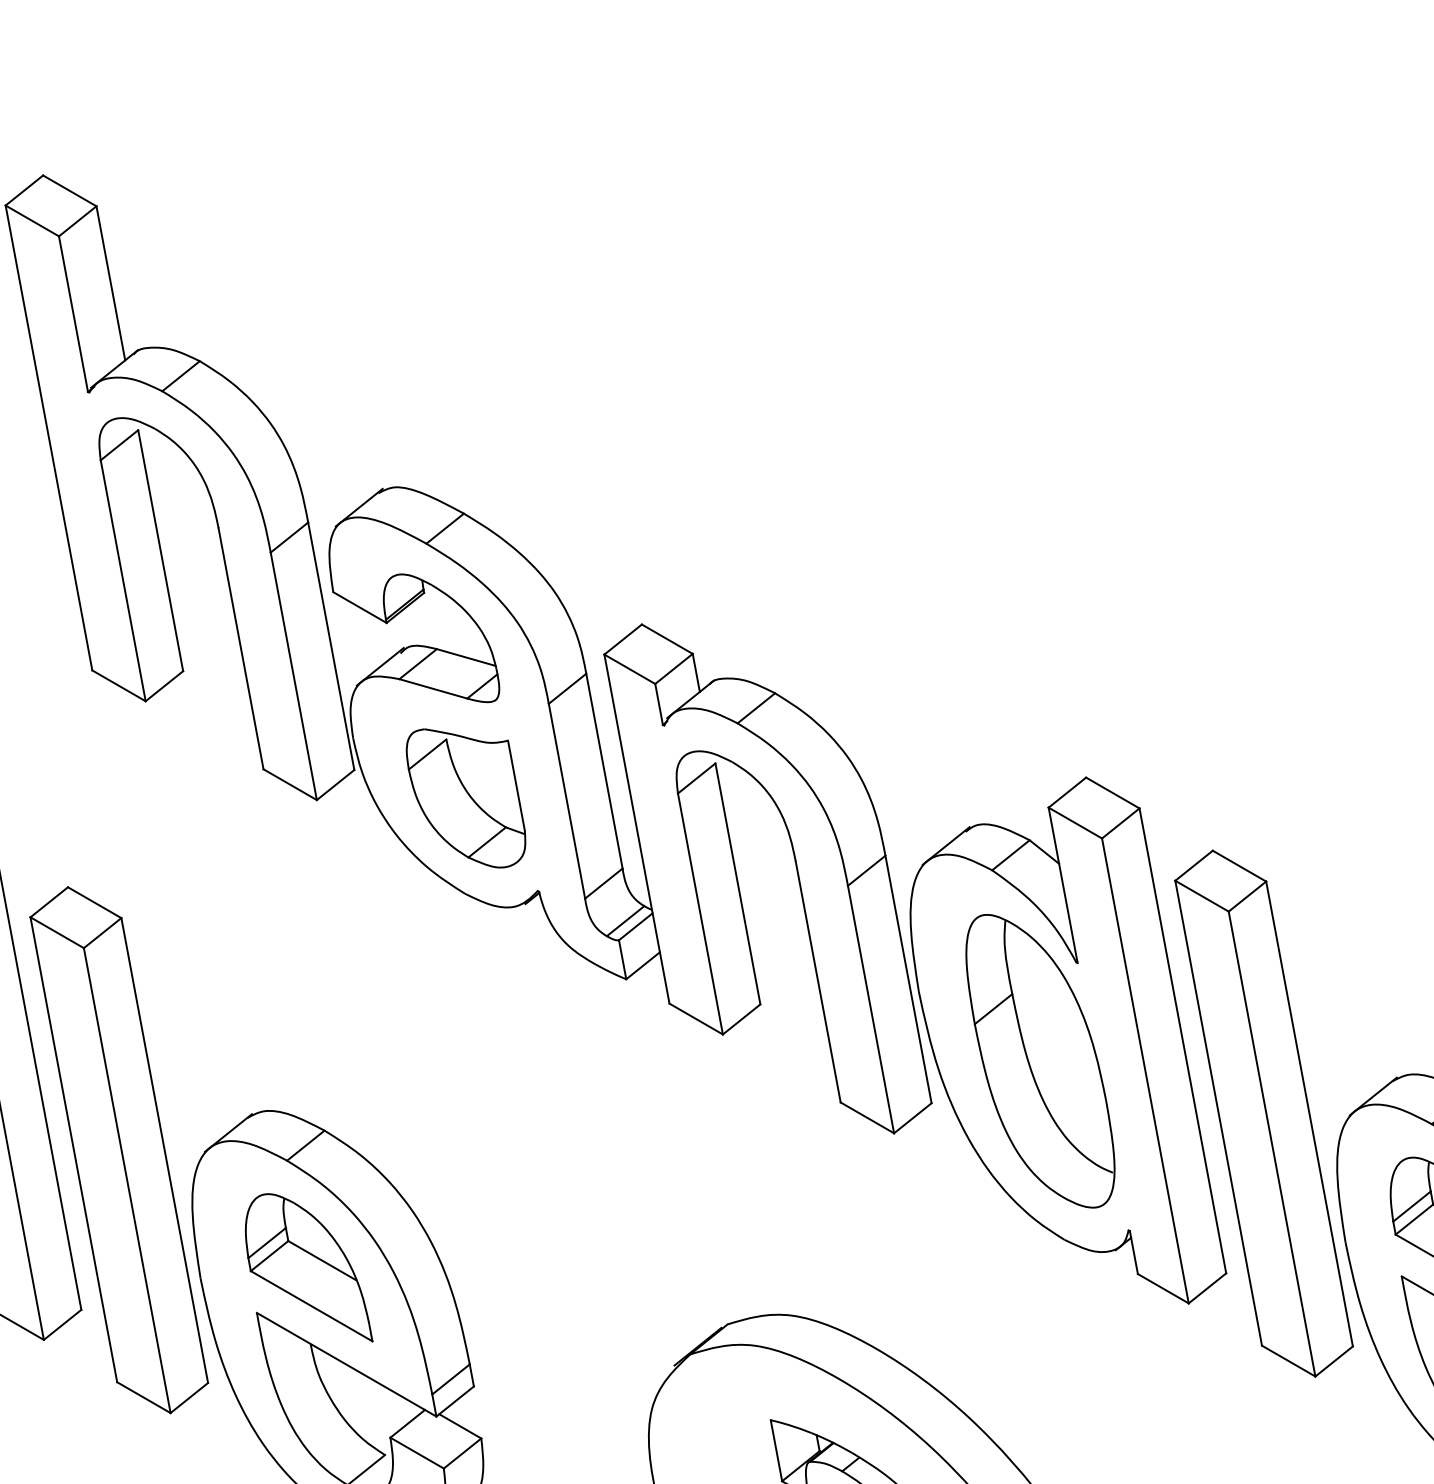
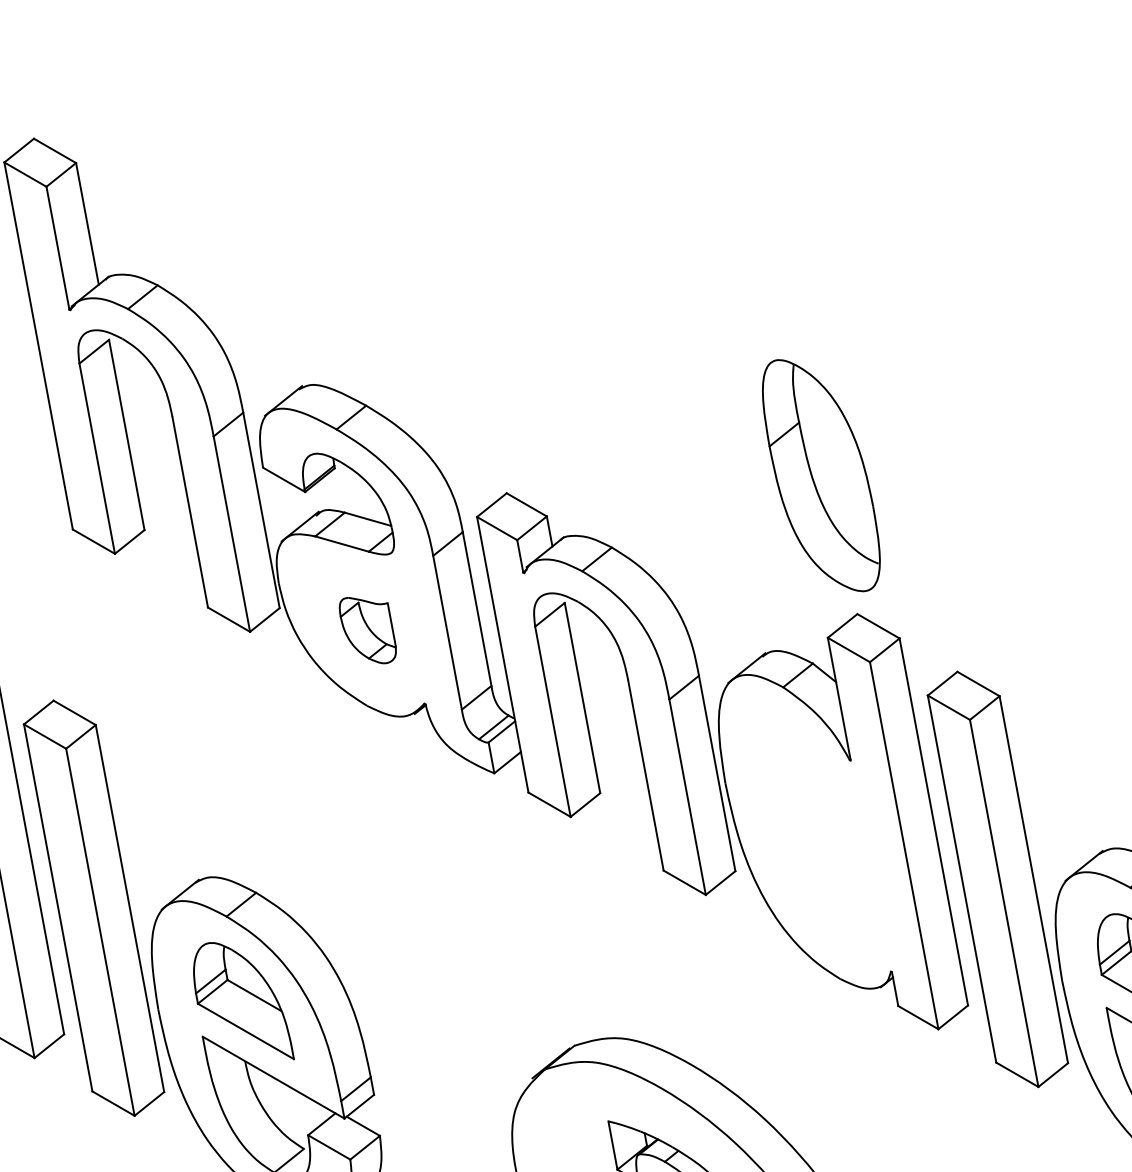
part: (465, 798) -> (367, 630), size x0.6
part: (1040, 1061) -> (821, 475), moved

